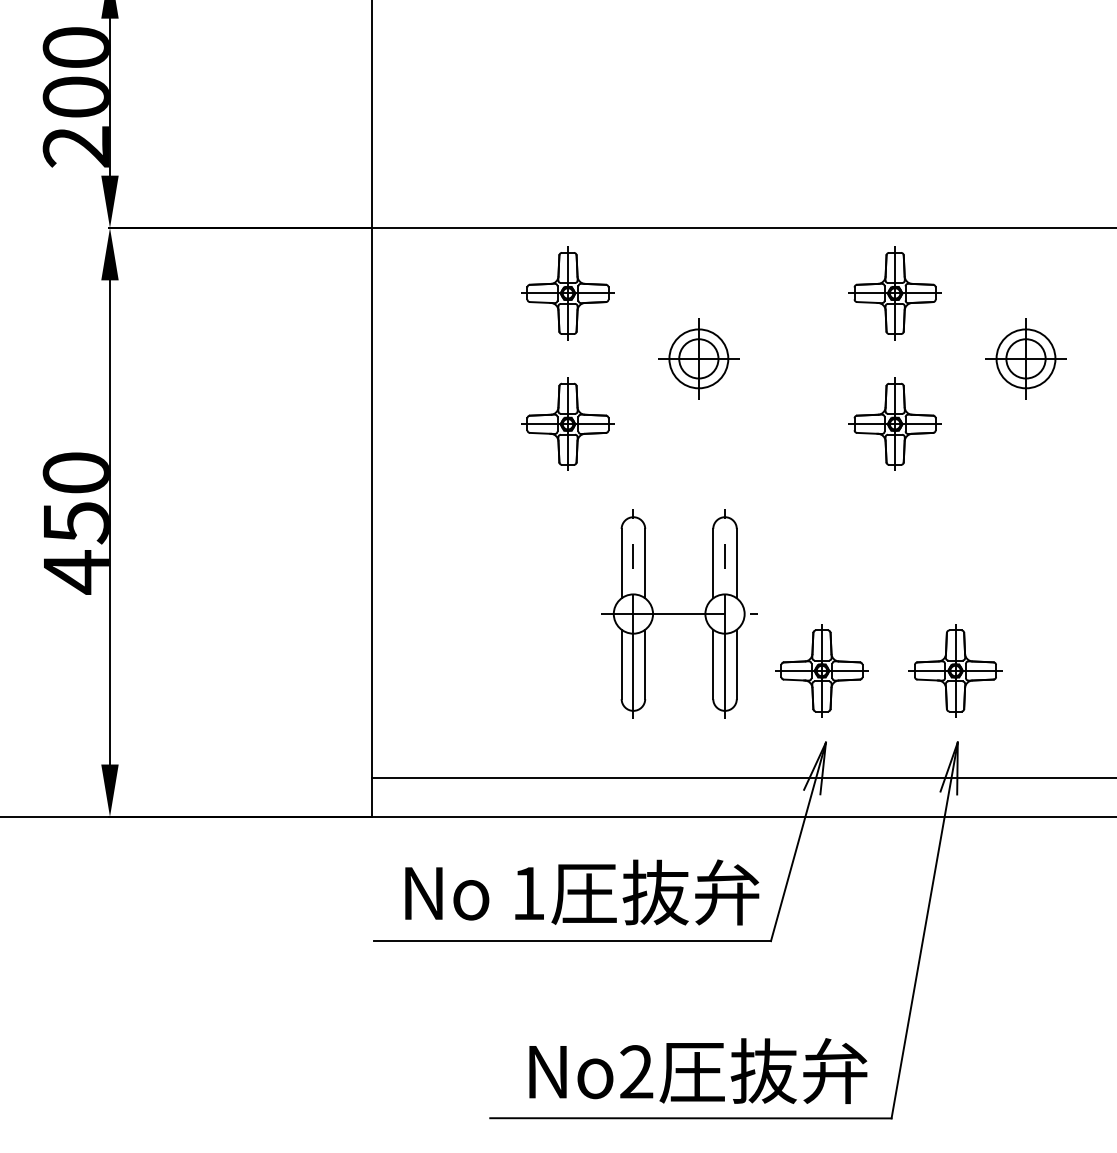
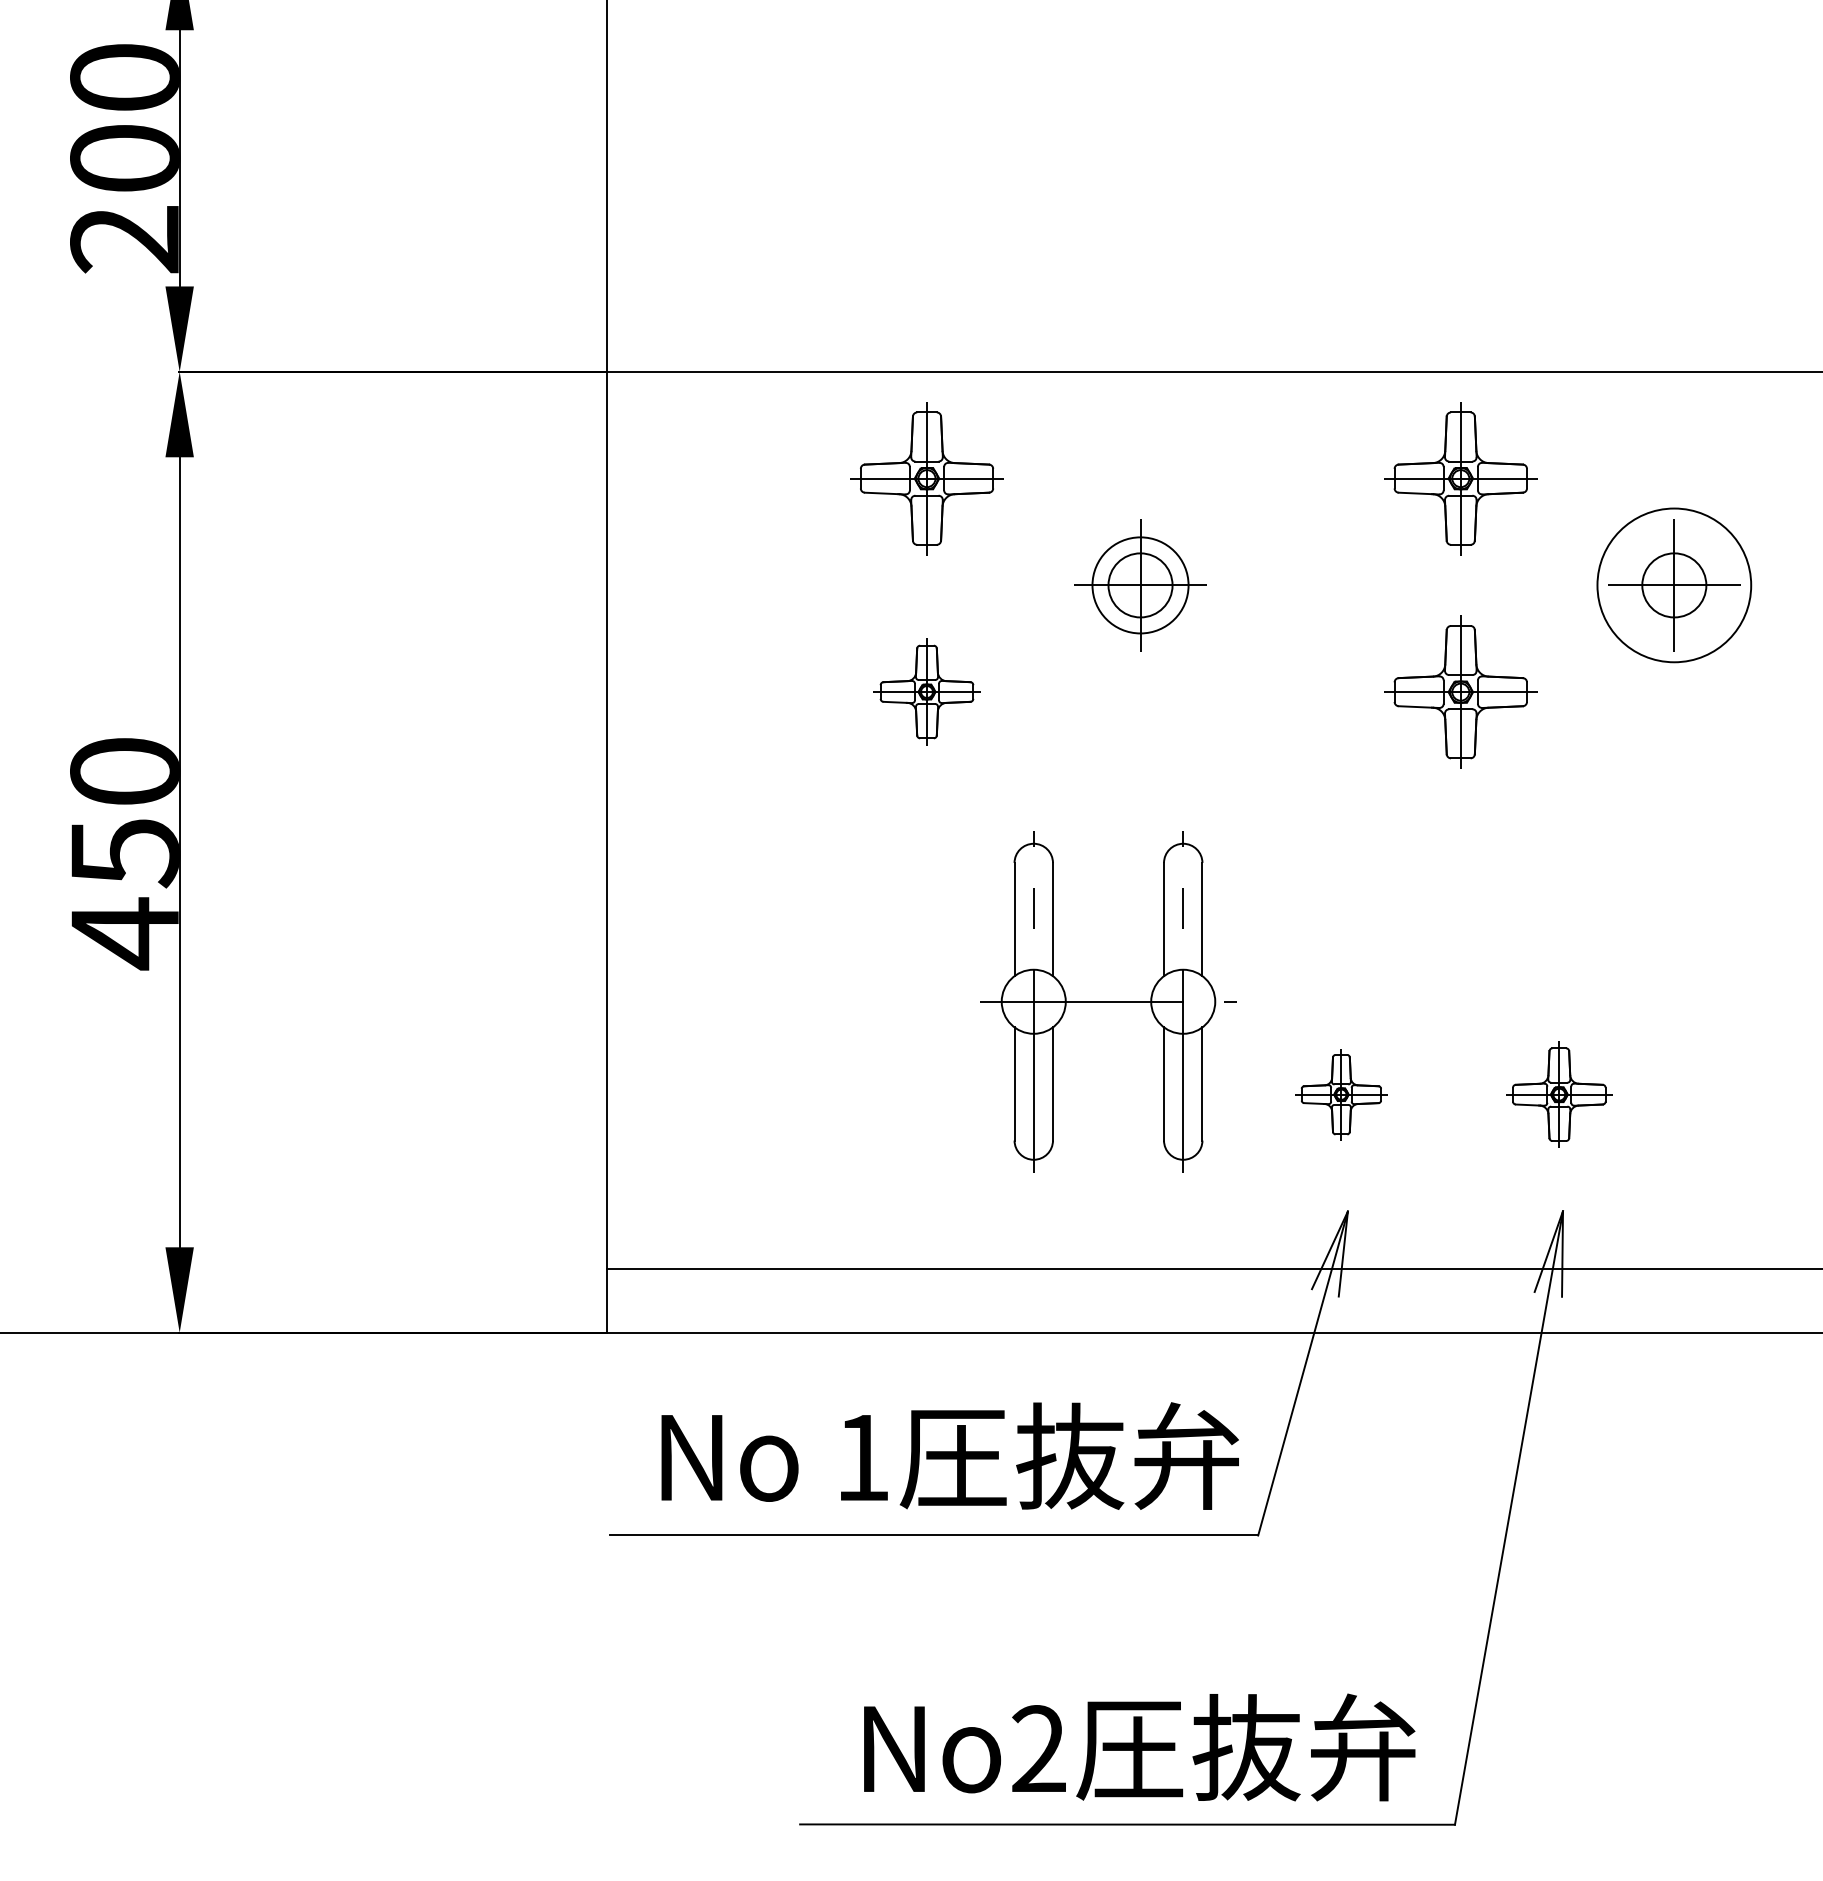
circle: (1025, 358) -> (1673, 584), size x1.6
part: (567, 423) -> (926, 690), size x0.7
part: (821, 670) -> (1340, 1093), size x0.6
part: (955, 670) -> (1559, 1093), size x0.7

